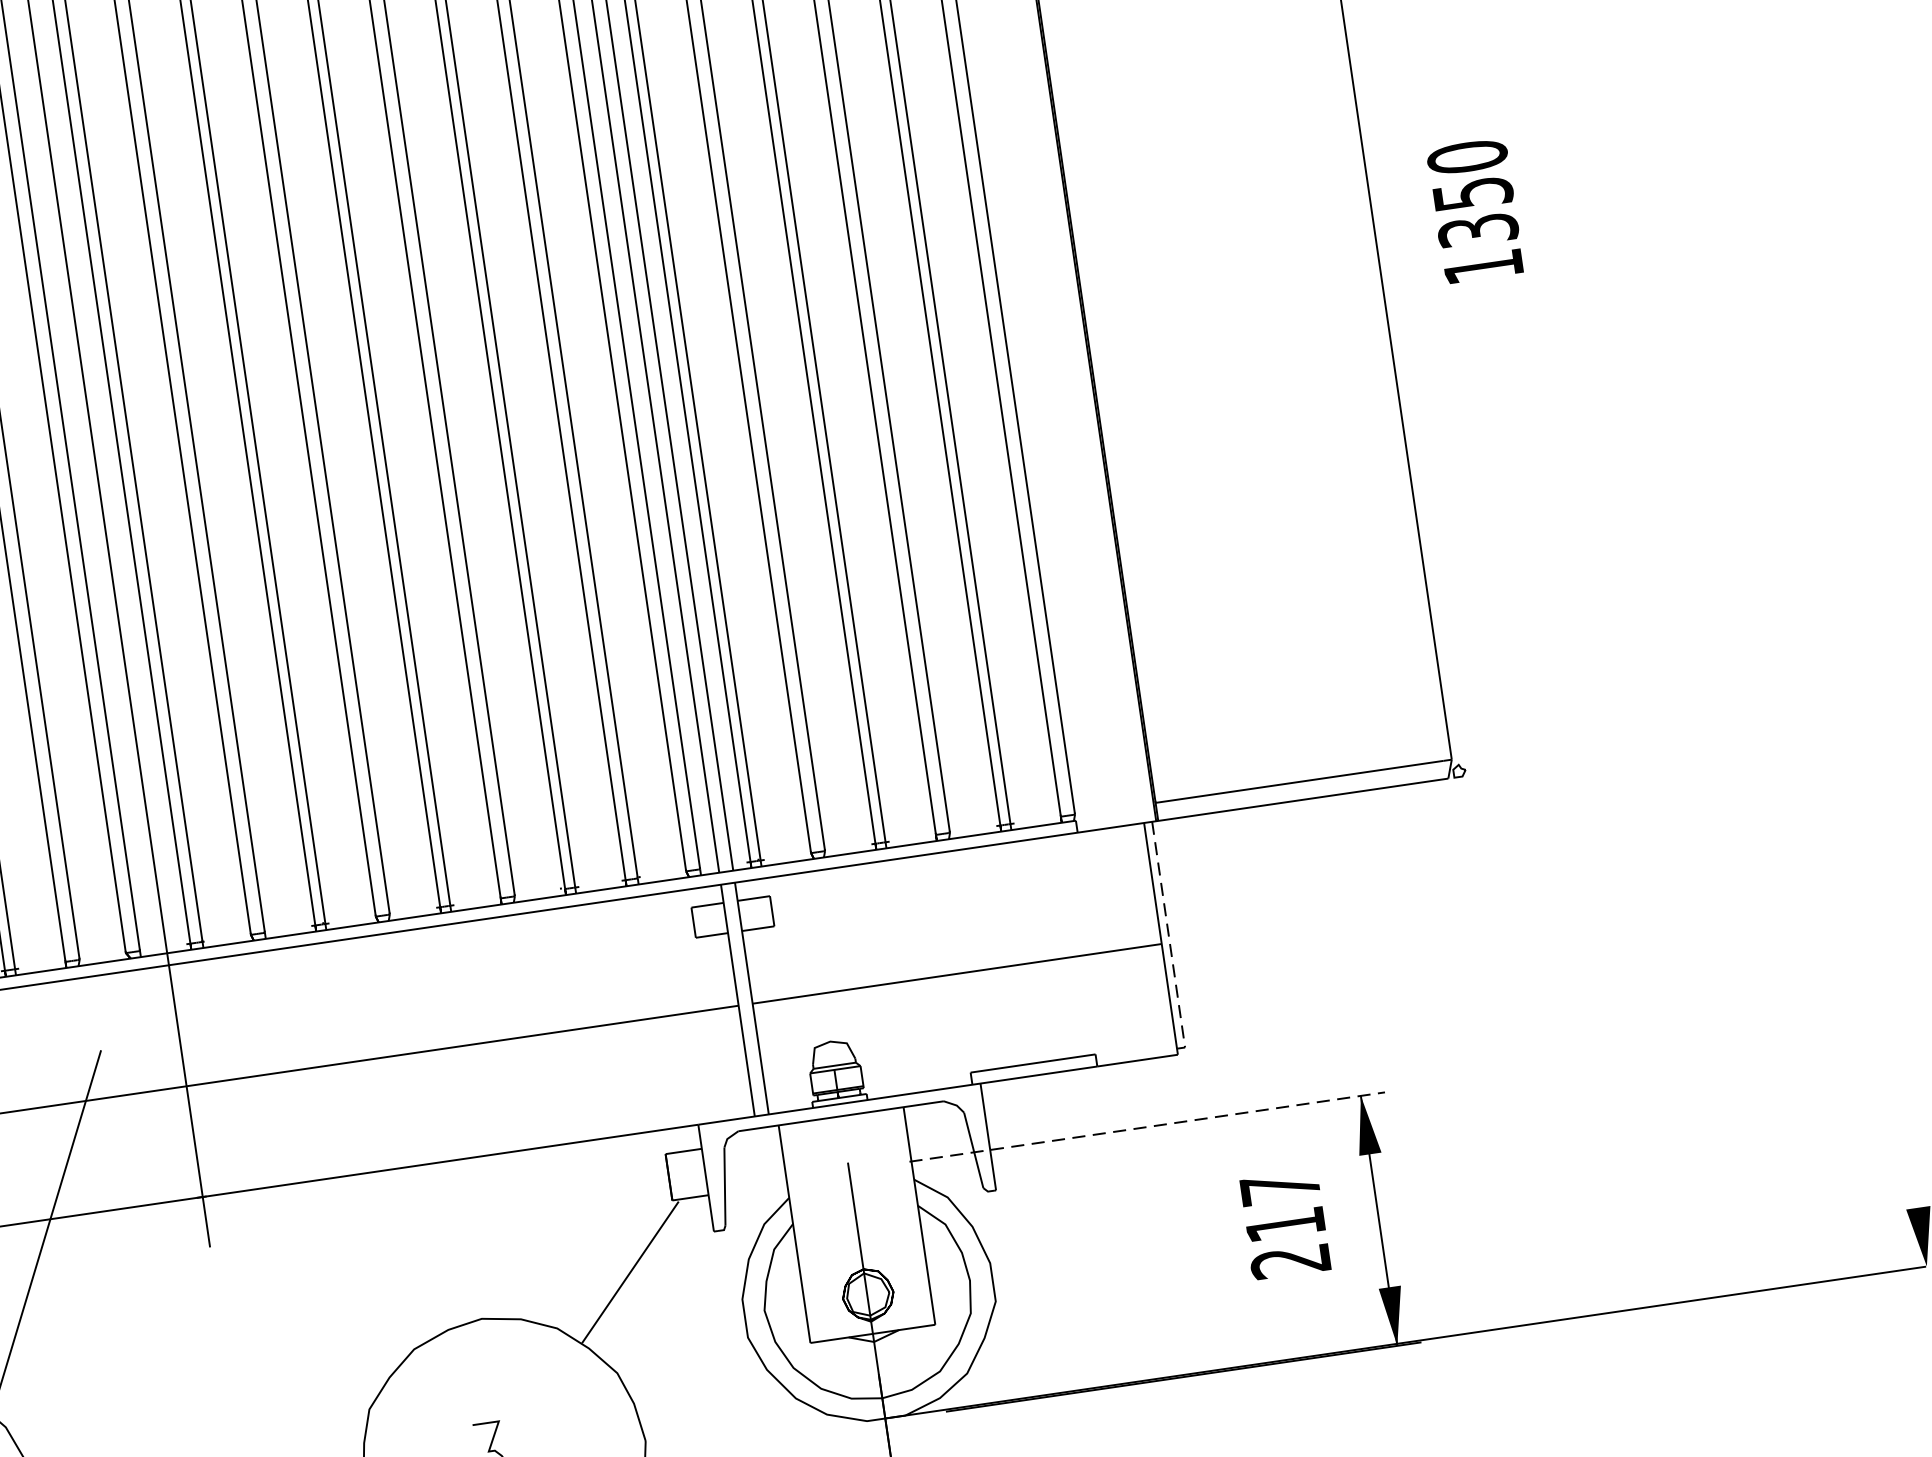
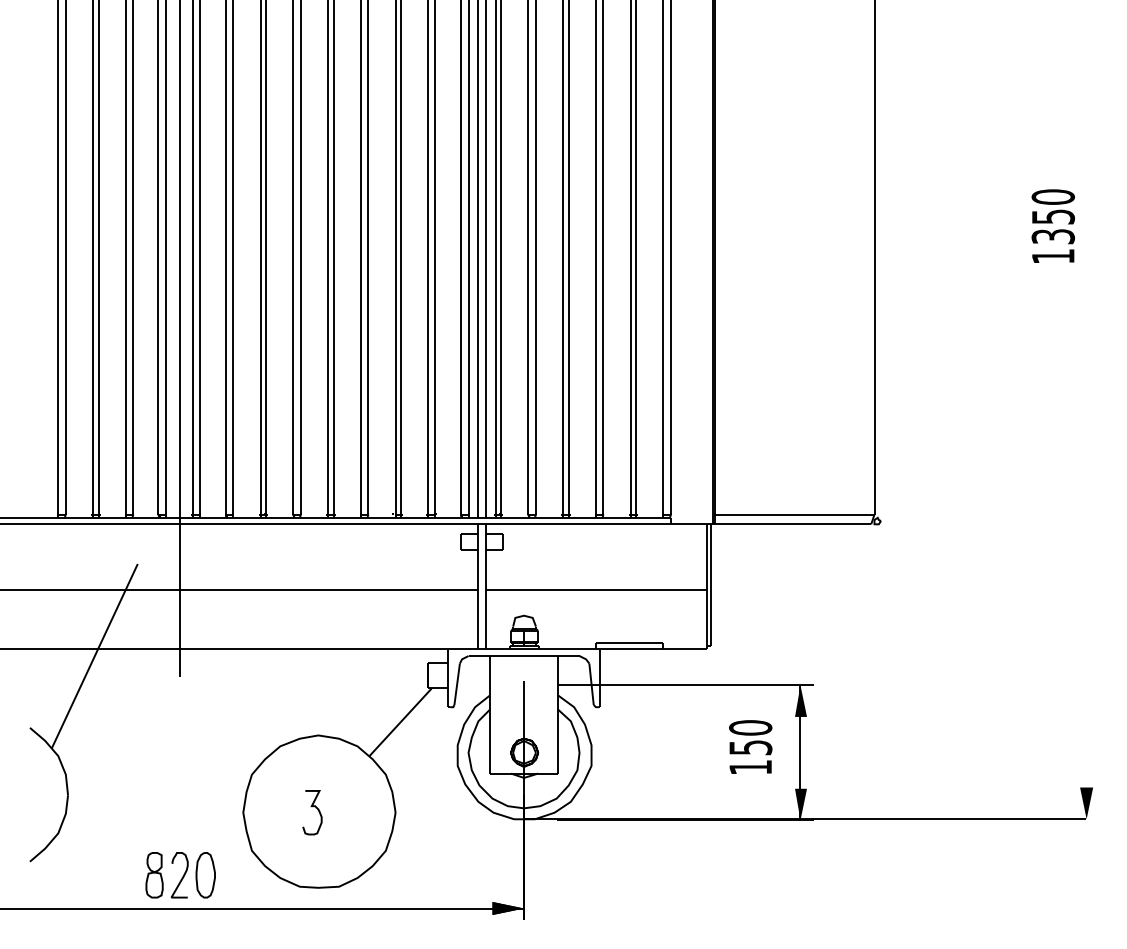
text: (1475, 209) -> (1053, 225), moved
line: (1169, 935) -> (711, 585), dashed -> solid
line: (1148, 1127) -> (685, 685), dashed -> solid
text: (1285, 1224) -> (750, 747), 217 -> 150

